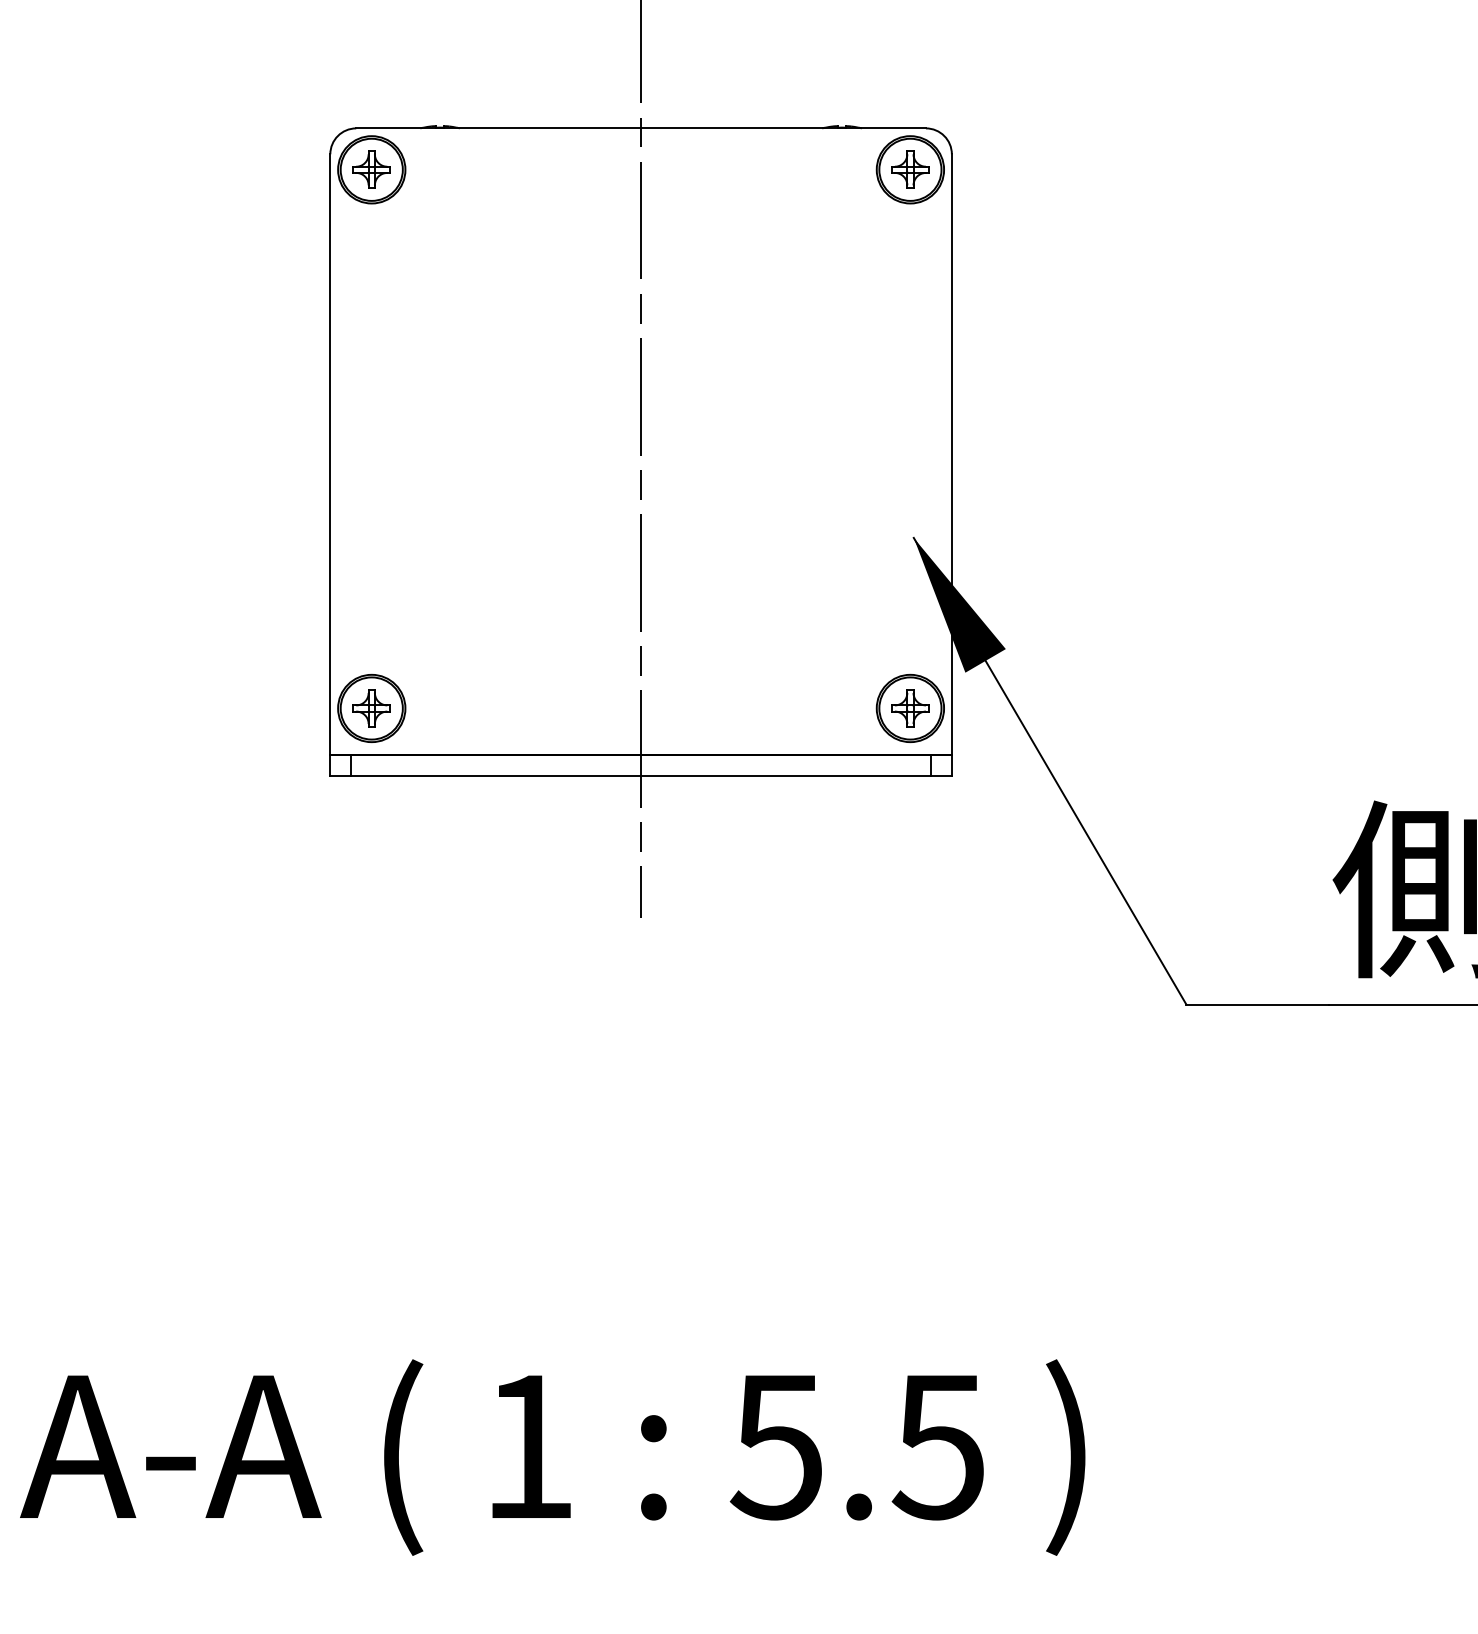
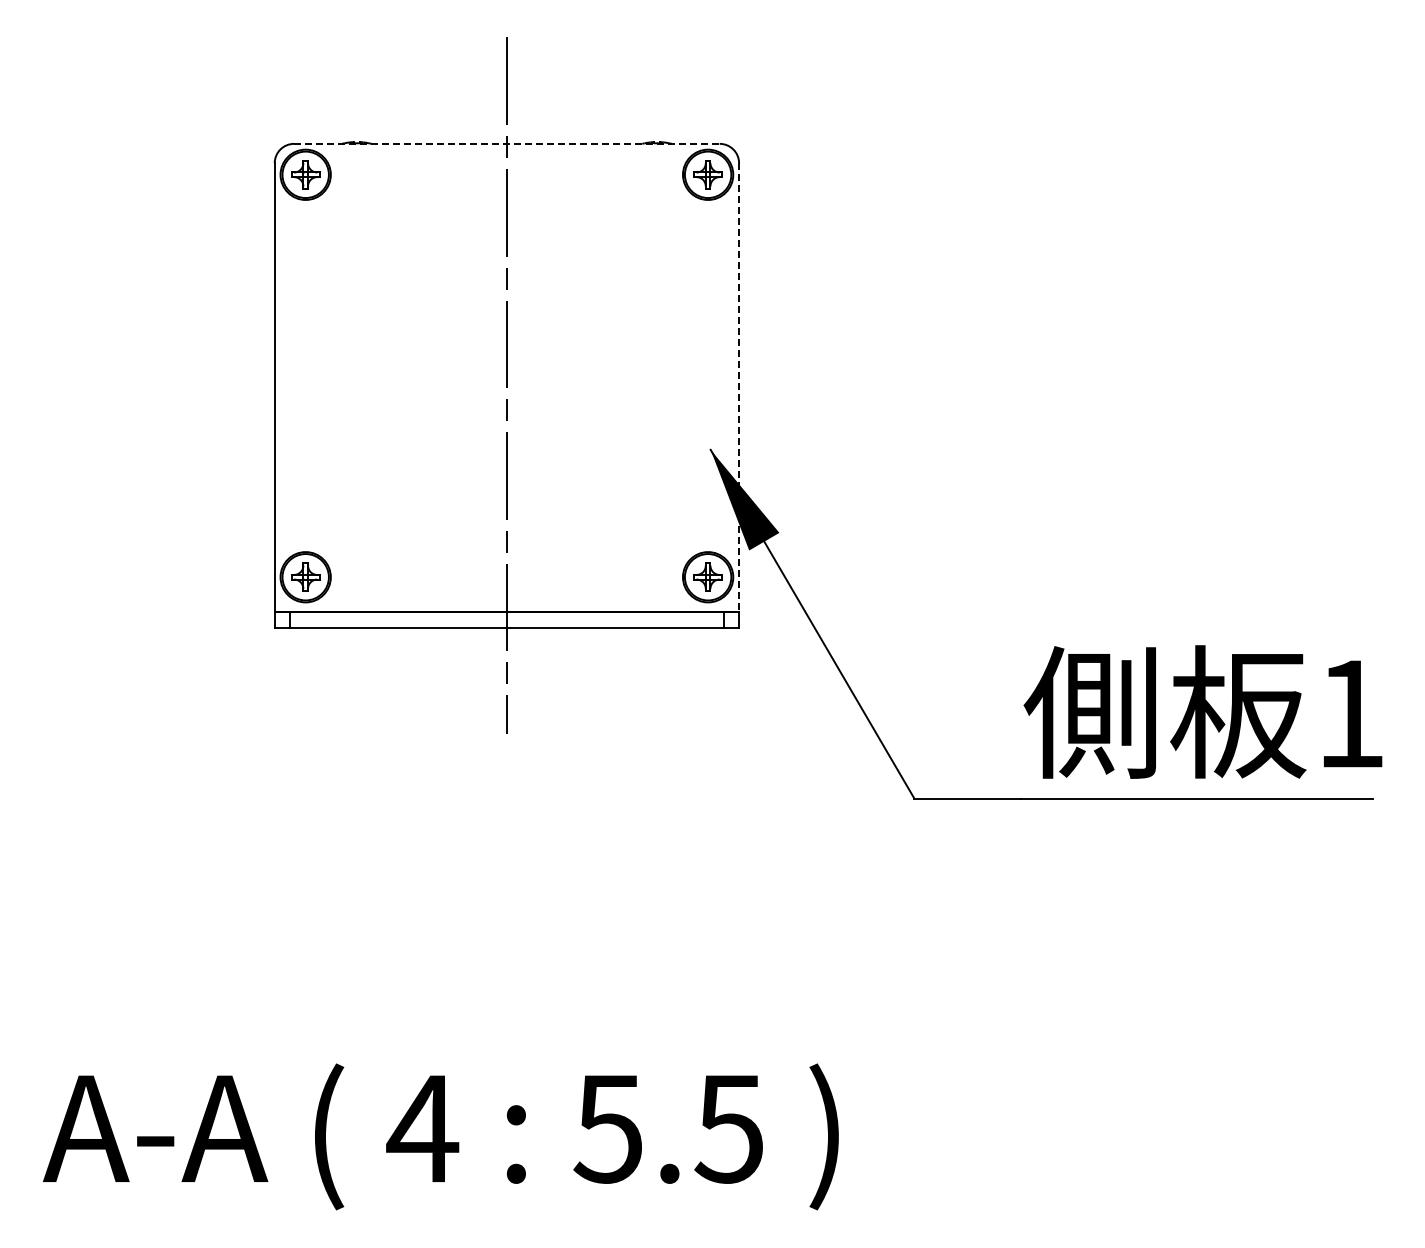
line: (640, 127) -> (506, 143), solid -> dashed
line: (952, 455) -> (739, 388), solid -> dashed
text: (528, 1446) -> (422, 1128), 1 -> 4

